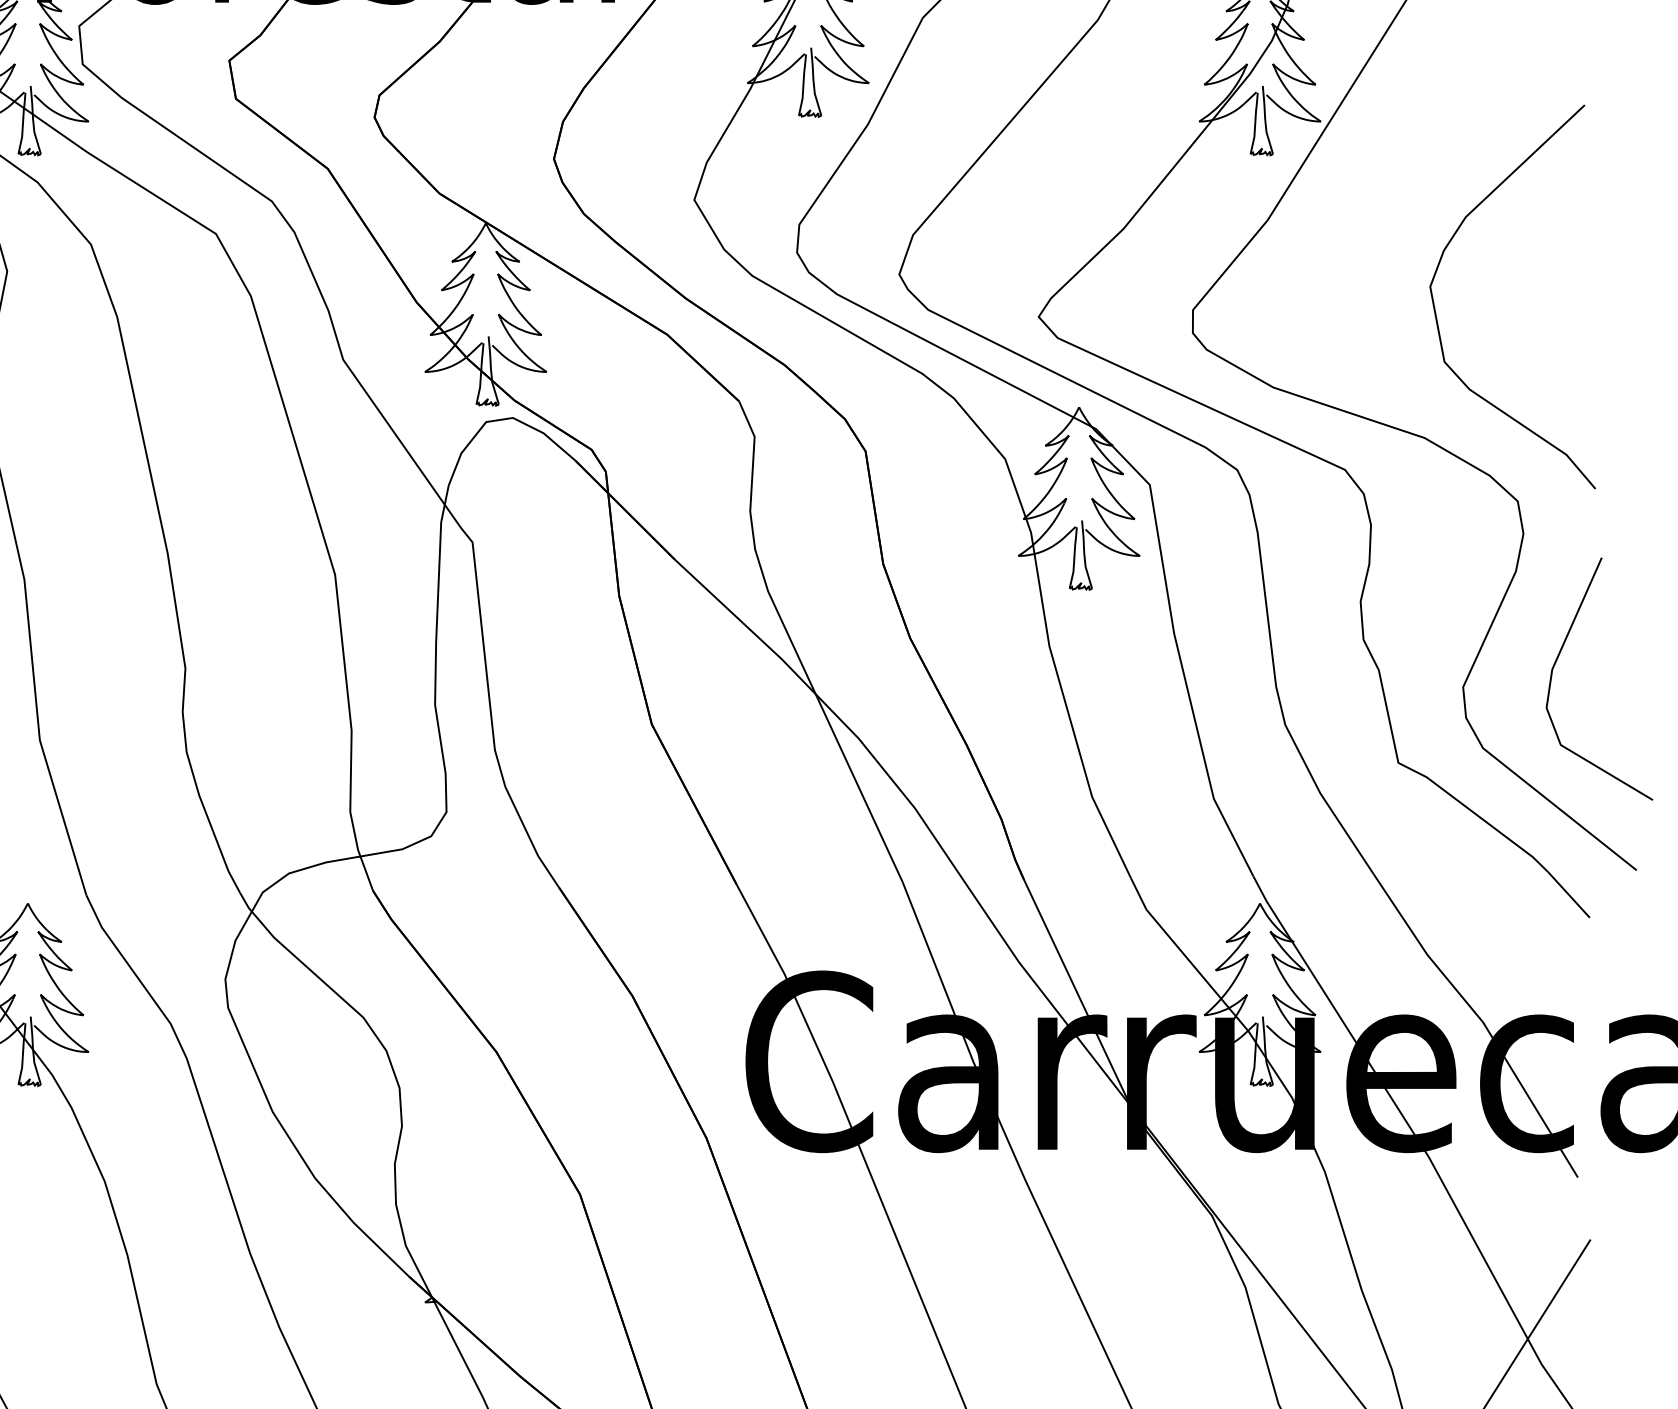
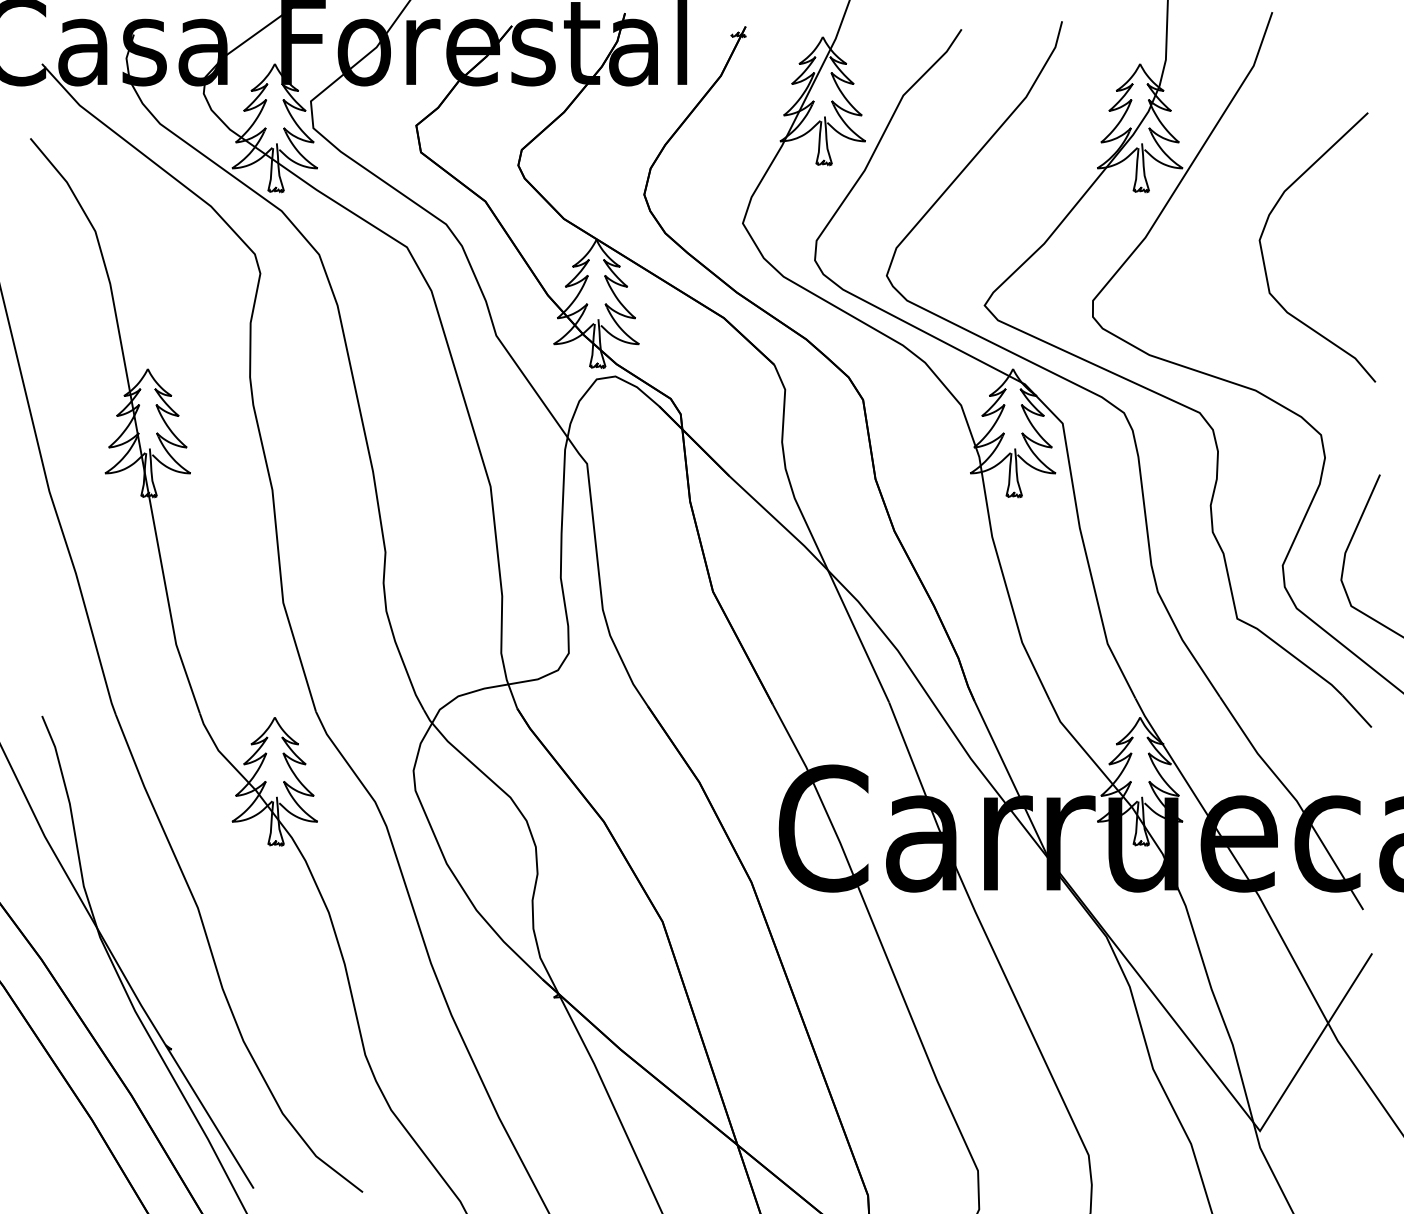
curve: (1437, 314) -> (1264, 259), moved

